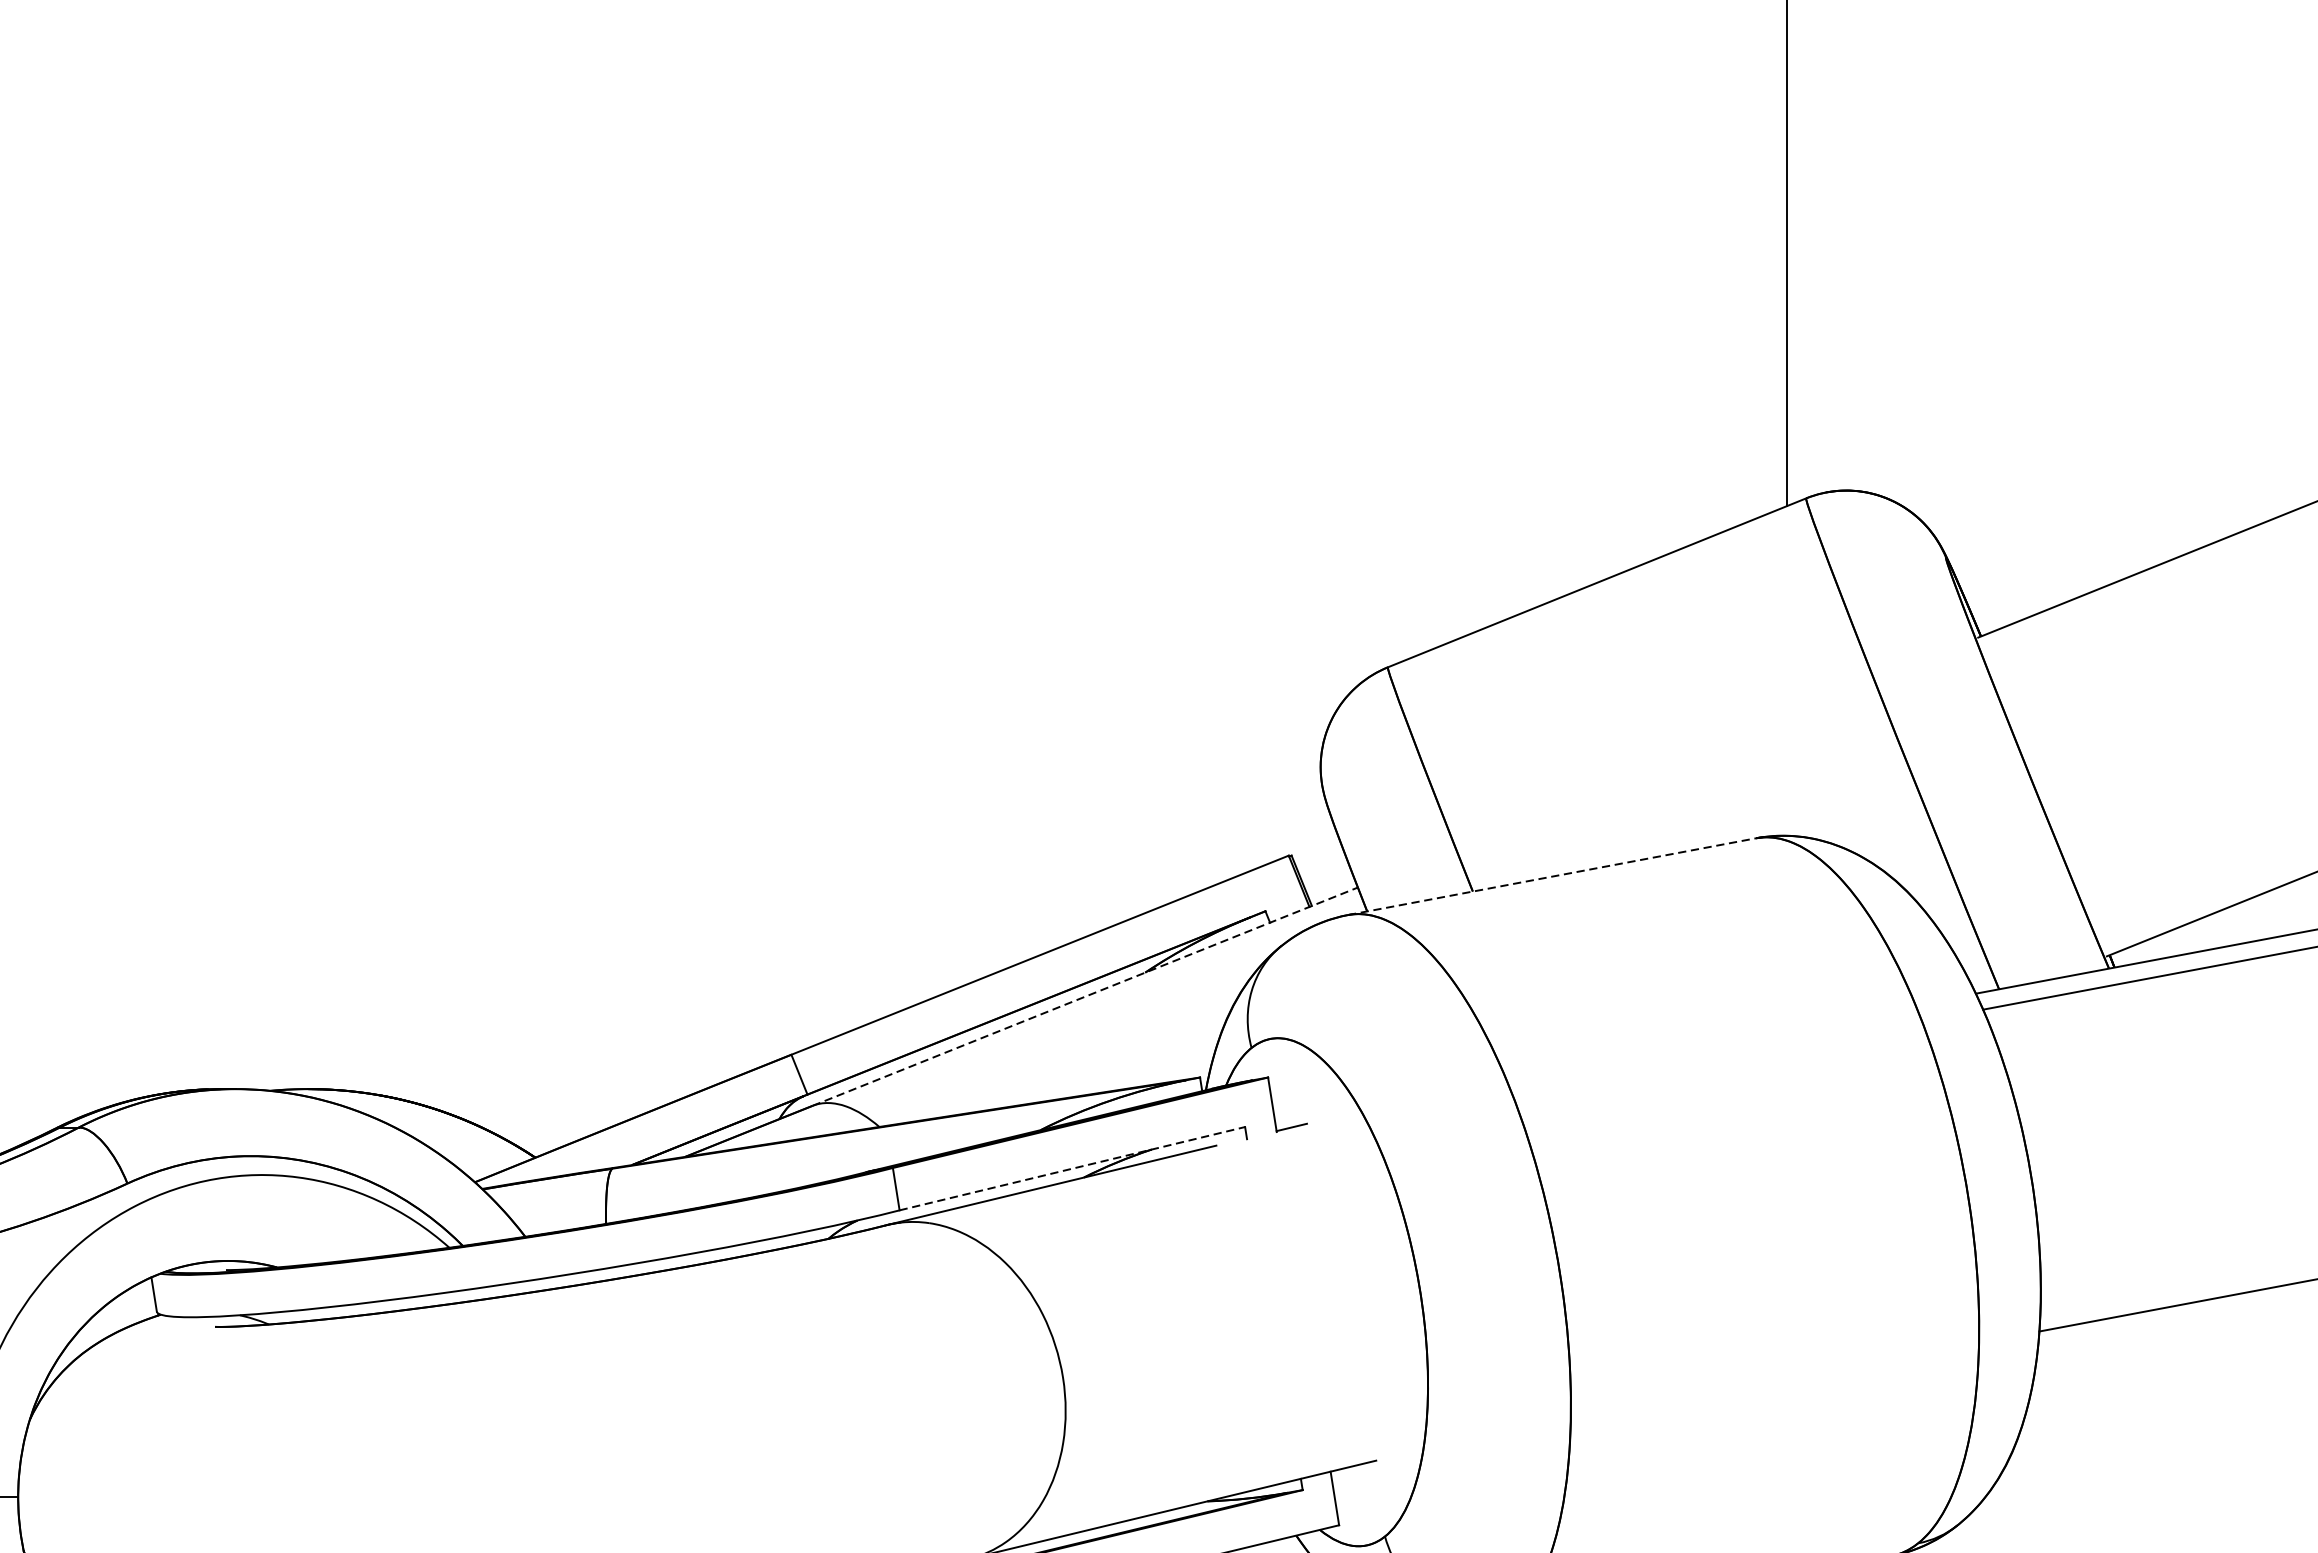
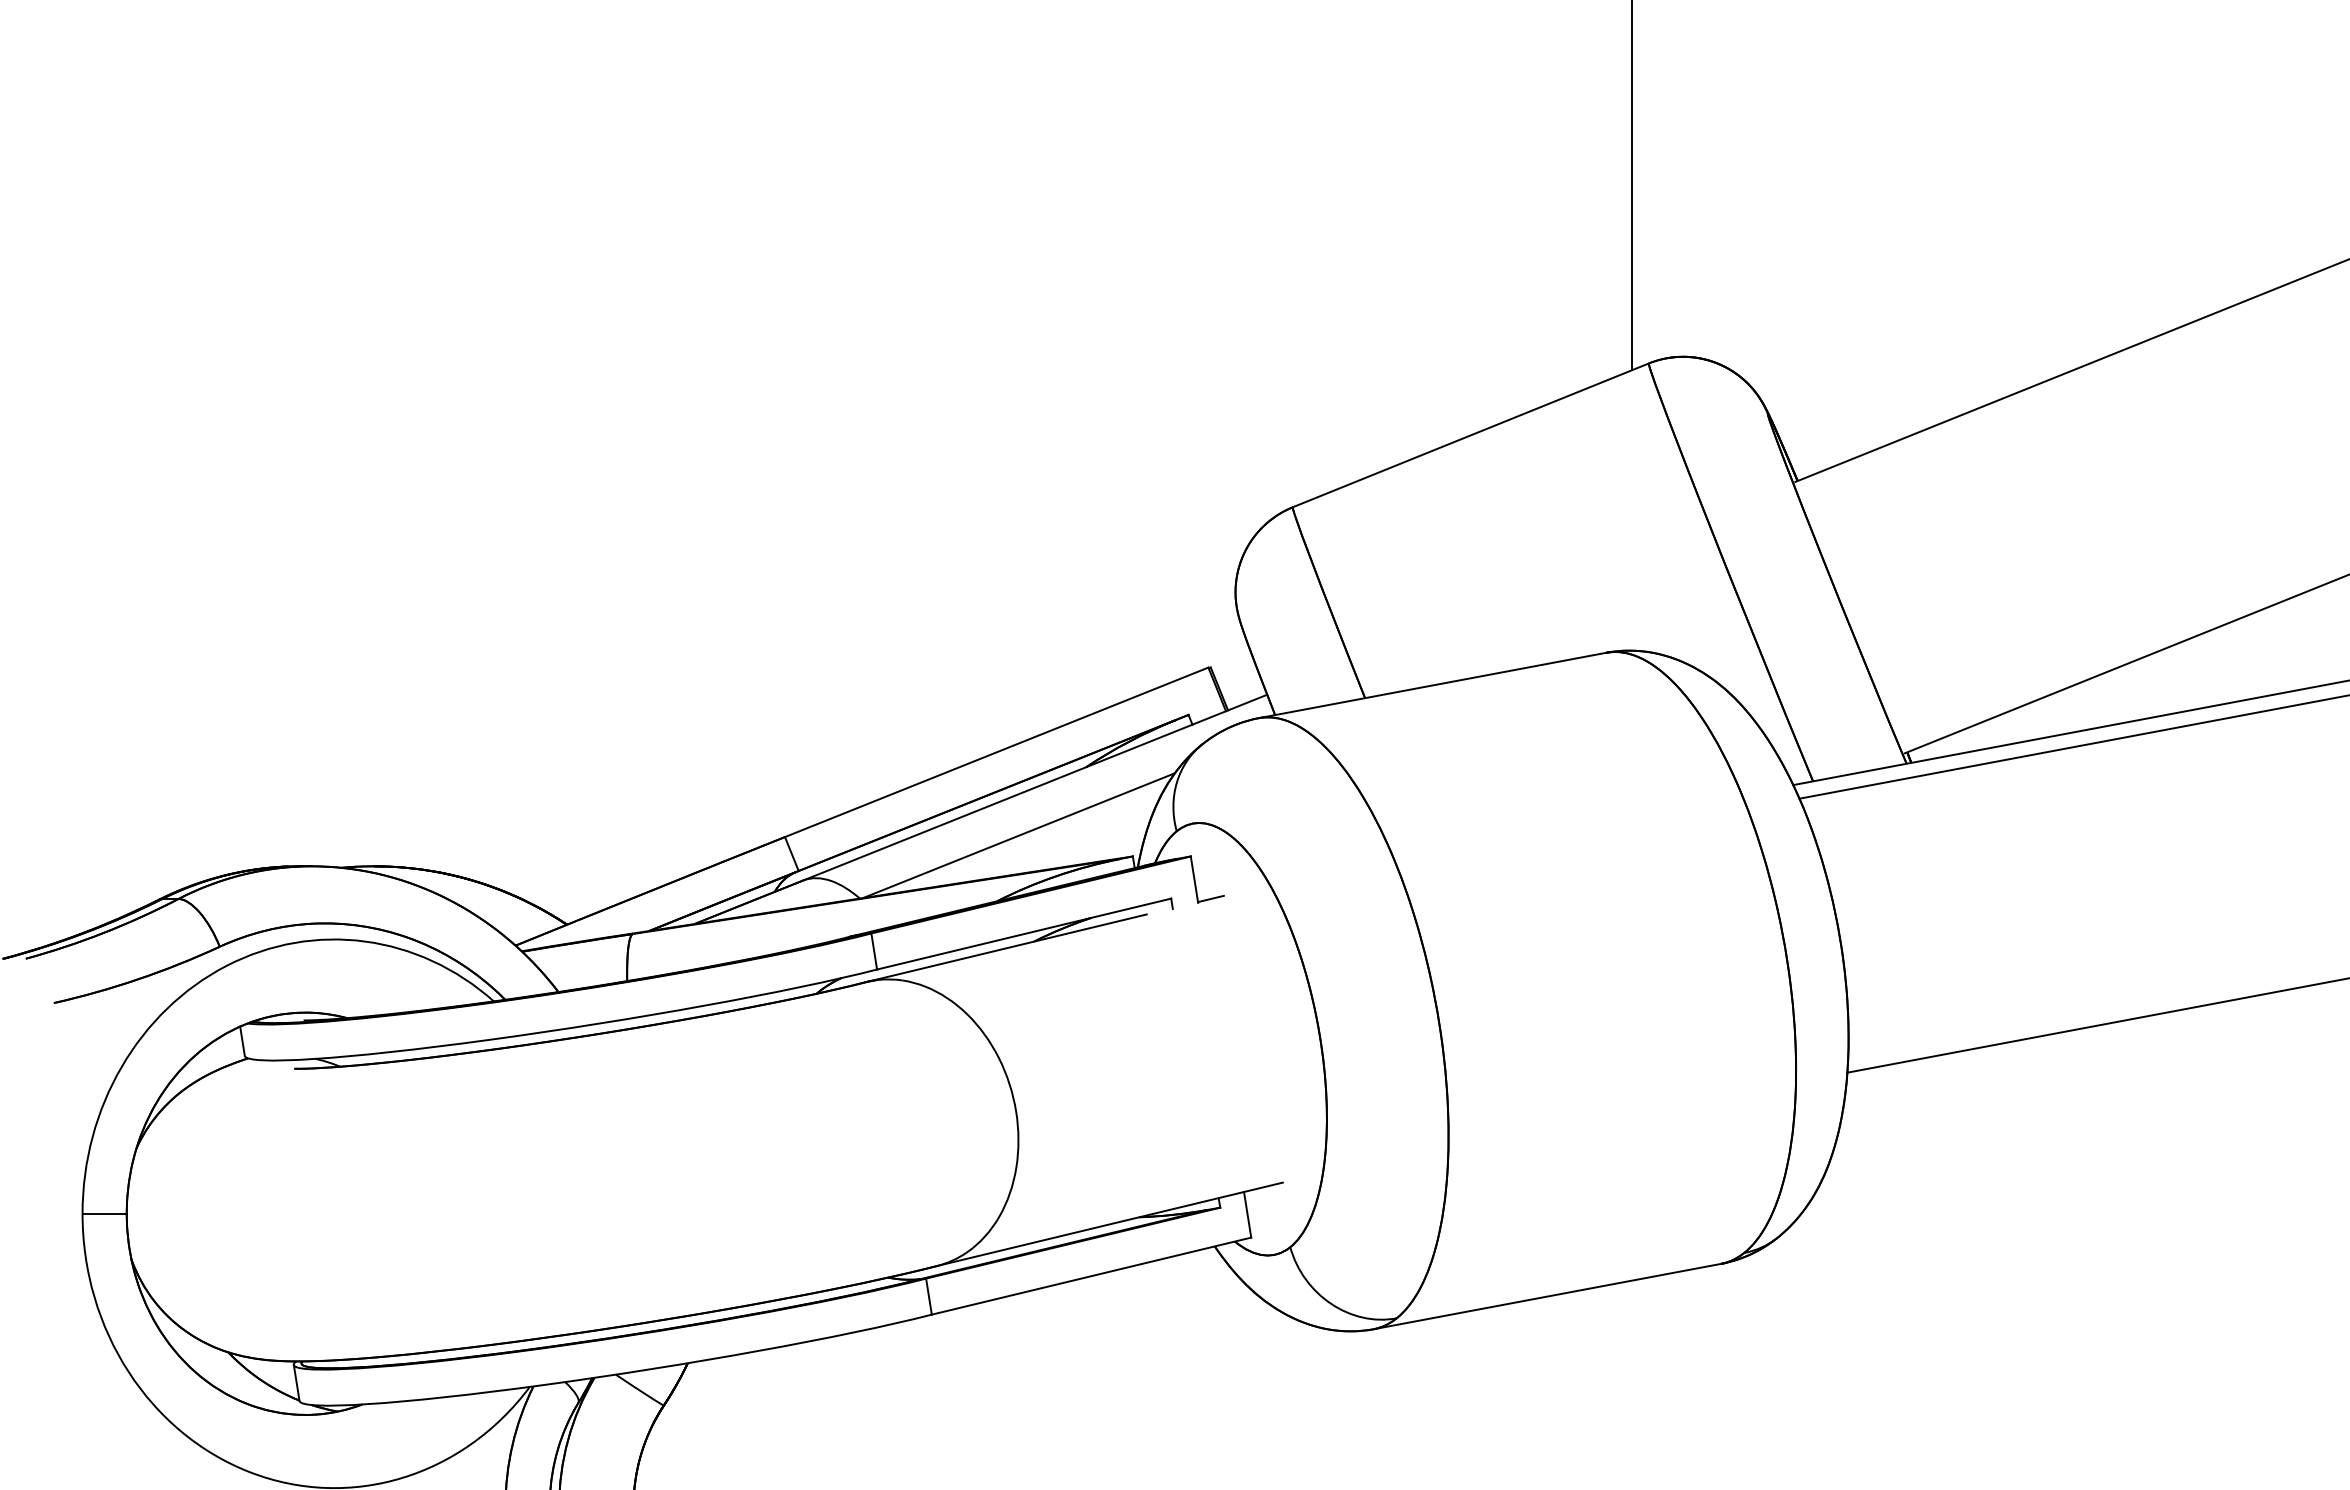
line: (1552, 876) -> (1432, 685), dashed -> solid
line: (1085, 996) -> (1035, 787), dashed -> solid
line: (1066, 1052) -> (1019, 835), added
line: (1072, 1168) -> (1024, 933), dashed -> solid

